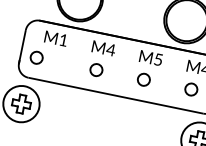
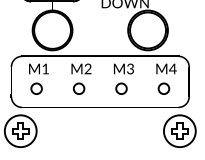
text: (110, 49) -> (87, 68), M4 -> M2
circle: (36, 57) -> (36, 88), moved
text: (158, 59) -> (130, 68), M5 -> M3

